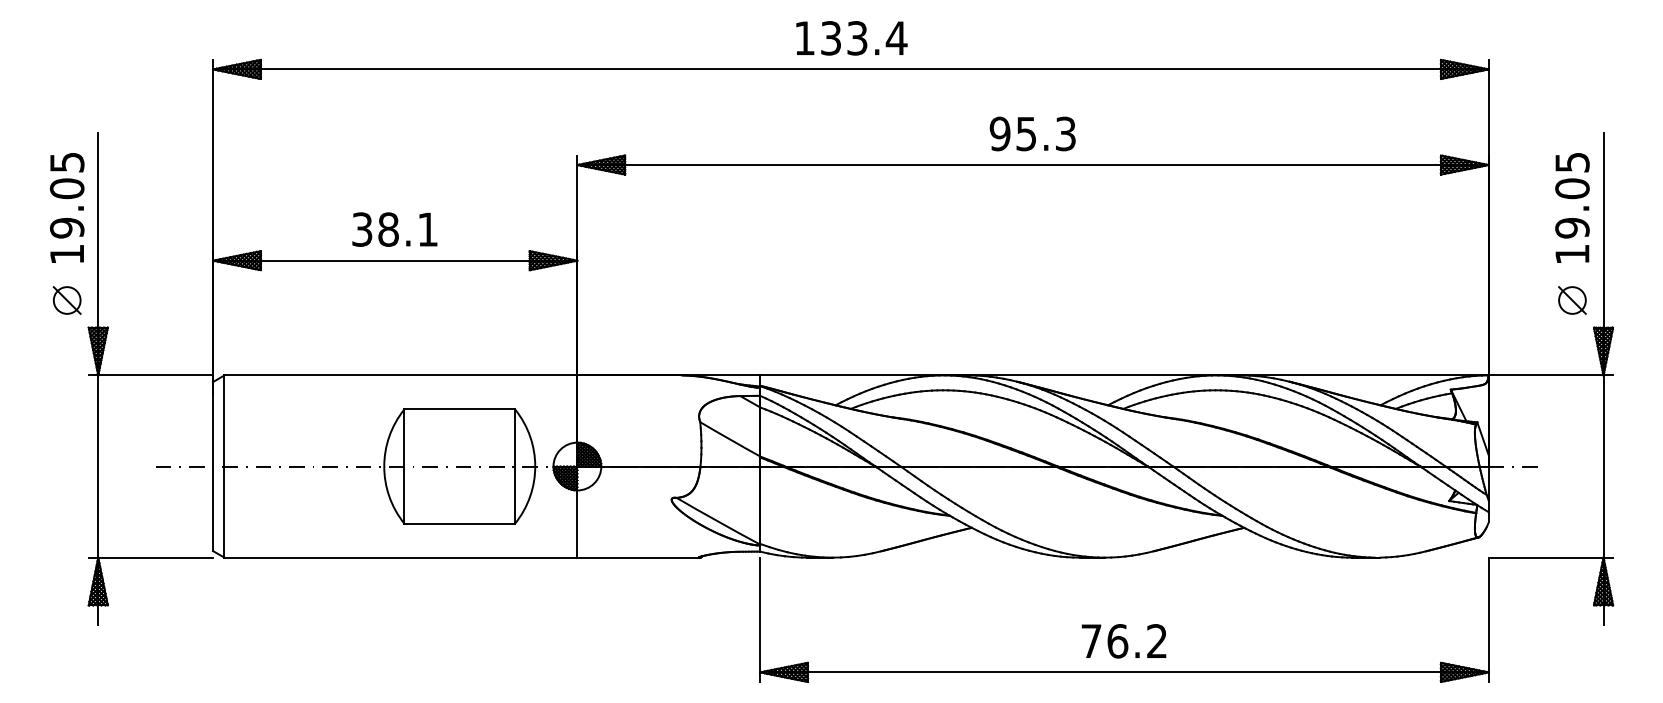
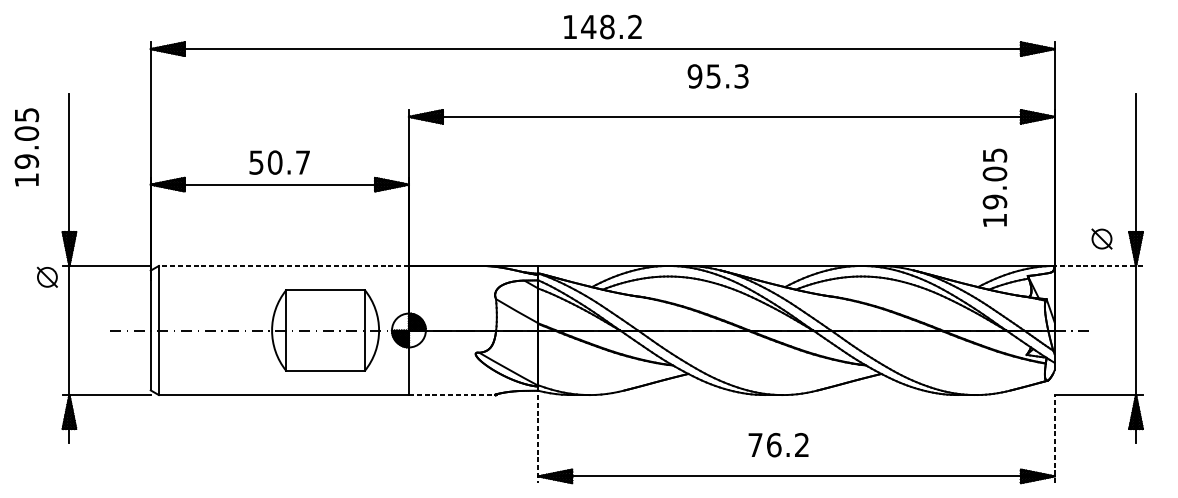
text: (863, 38) -> (611, 27), 133.4 -> 148.2
text: (1032, 133) -> (717, 76), moved
text: (67, 207) -> (27, 146), moved
text: (1572, 207) -> (995, 187), moved
text: (395, 229) -> (280, 162), 38.1 -> 50.7
part: (66, 300) -> (46, 277), moved
part: (1572, 300) -> (1102, 239), moved
line: (400, 375) -> (283, 266), solid -> dashed
line: (1550, 375) -> (1098, 266), solid -> dashed
line: (639, 557) -> (452, 394), solid -> dashed
line: (1488, 619) -> (1054, 438), solid -> dashed
line: (760, 620) -> (538, 439), solid -> dashed
text: (1123, 641) -> (778, 445), moved

